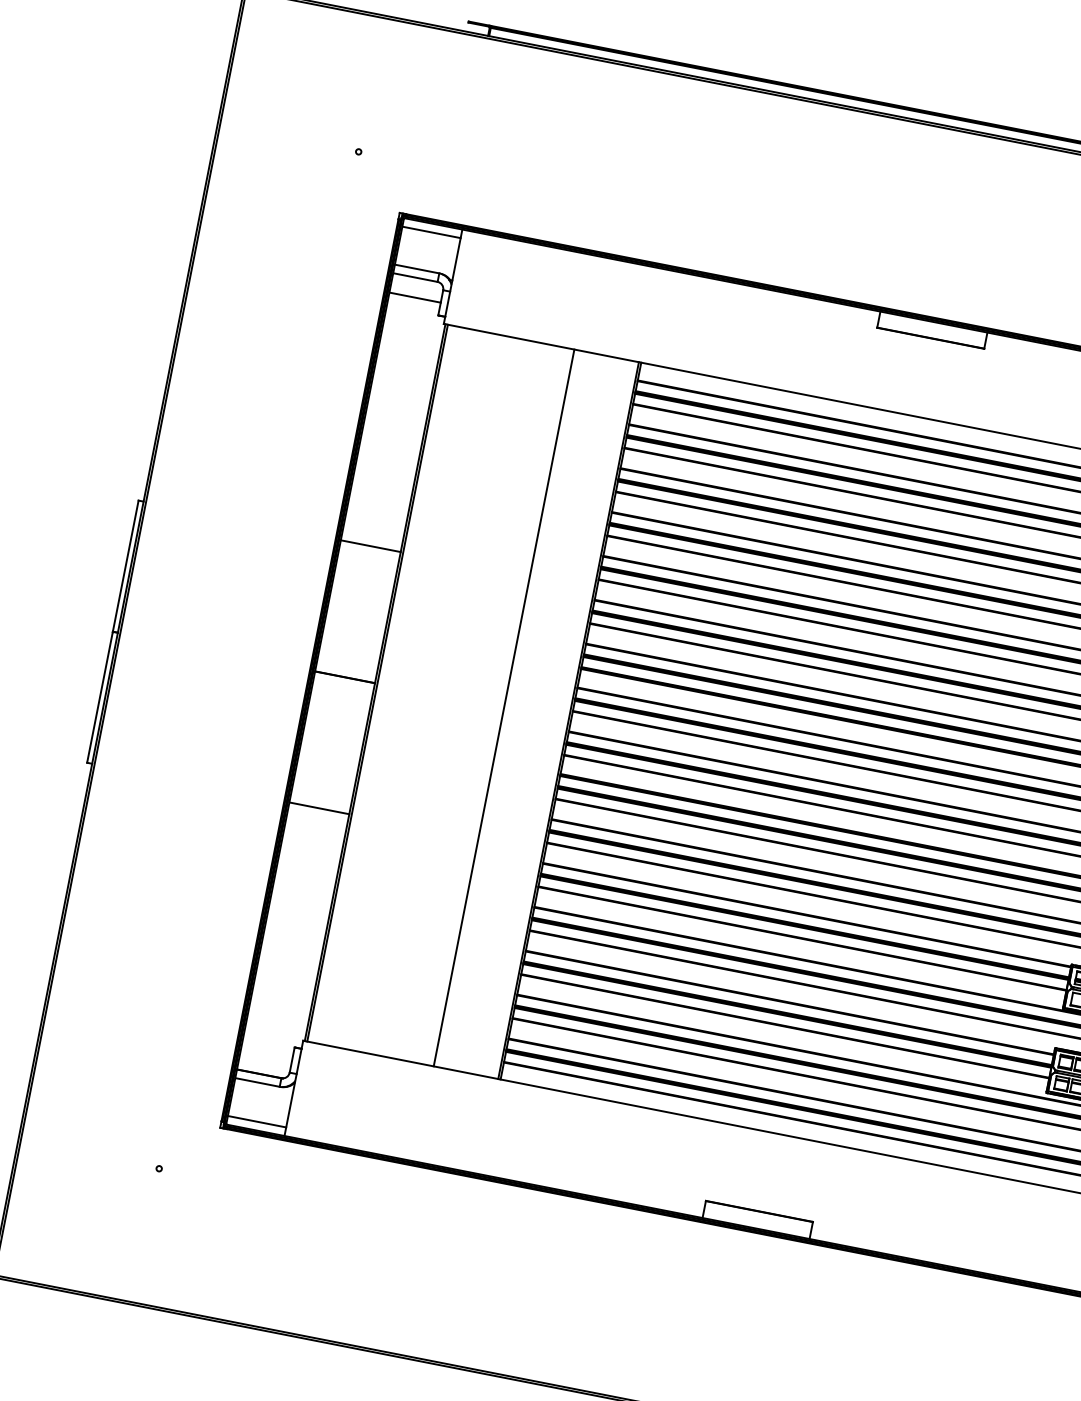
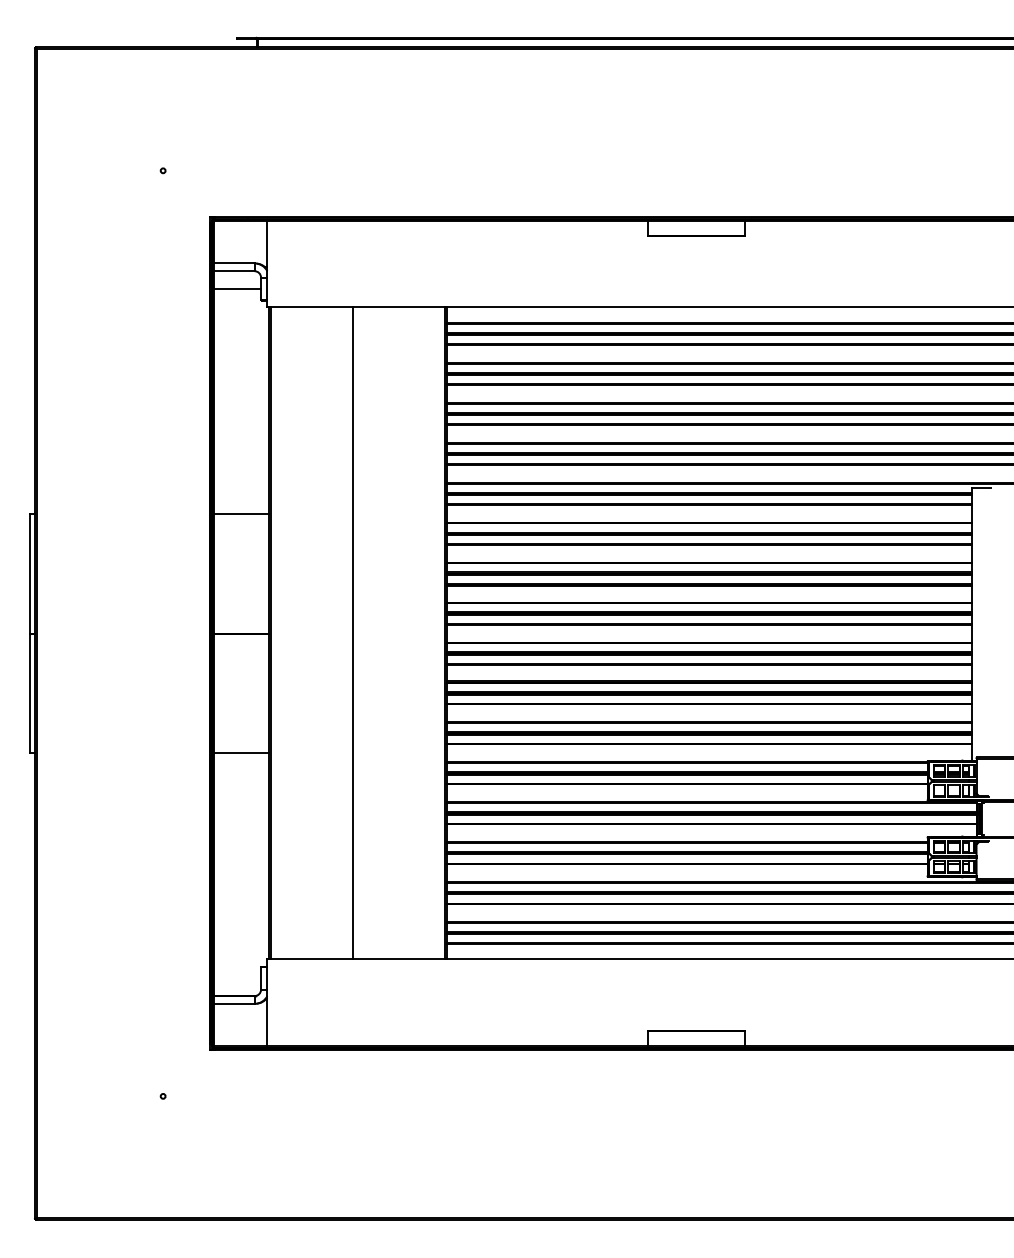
line: (431, 231) -> (240, 228), removed
line: (504, 707) -> (353, 632), moved
line: (256, 1121) -> (240, 1038), removed

